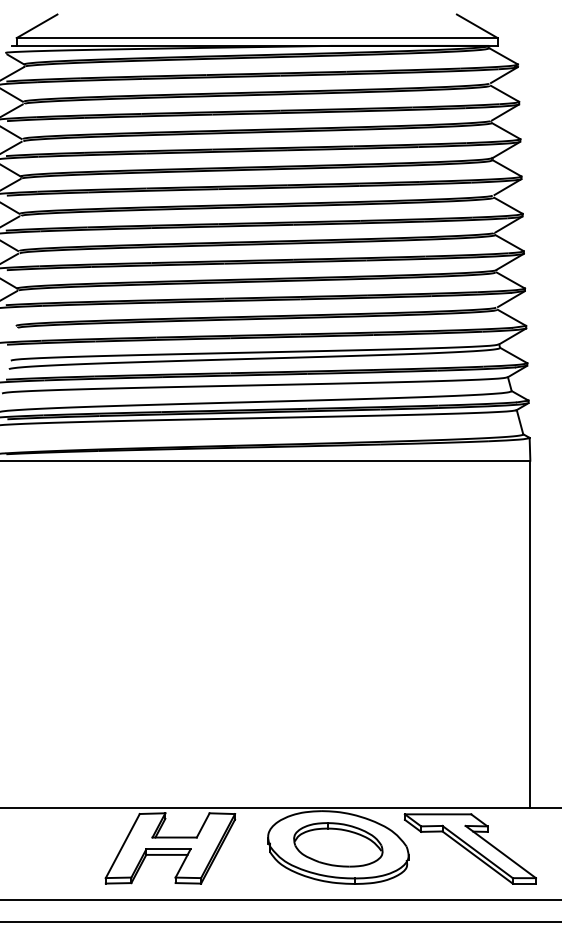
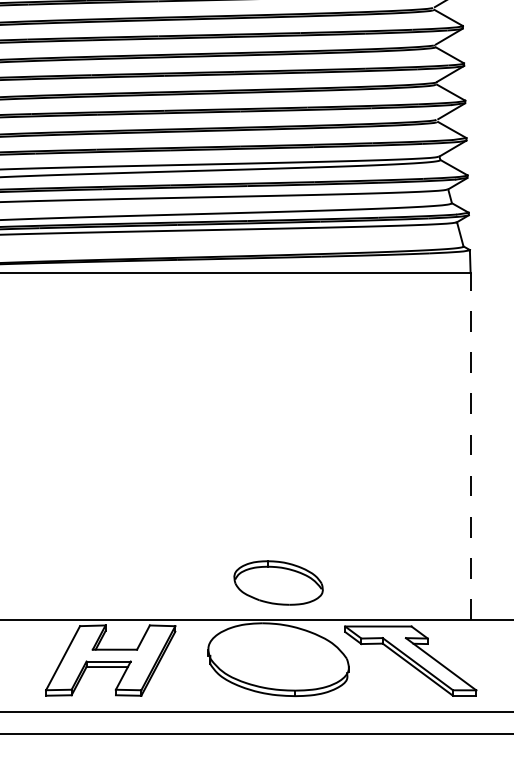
line: (530, 633) -> (470, 445), solid -> dashed
part: (338, 844) -> (278, 582), moved

